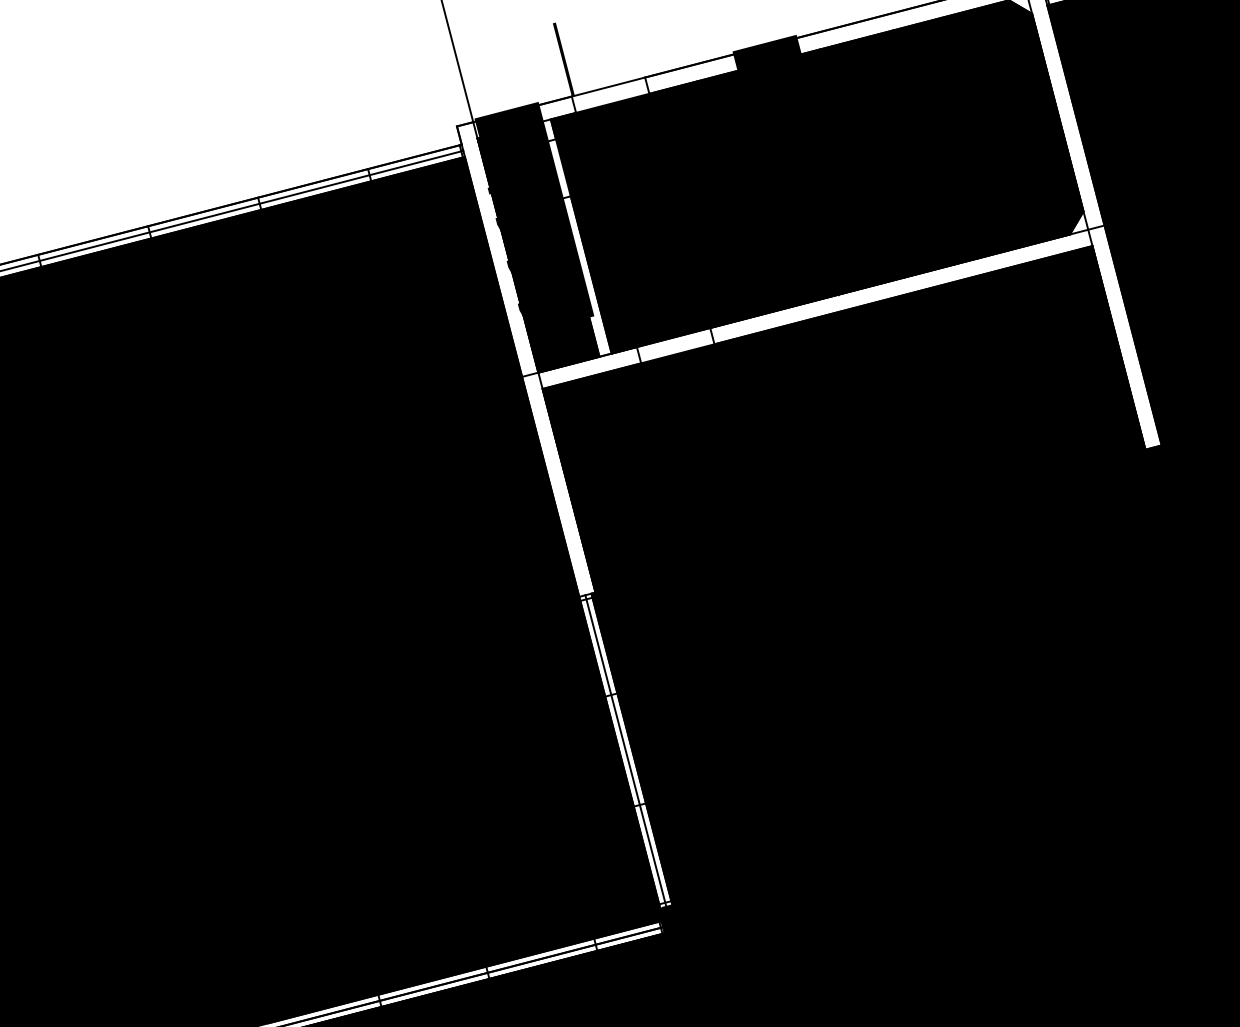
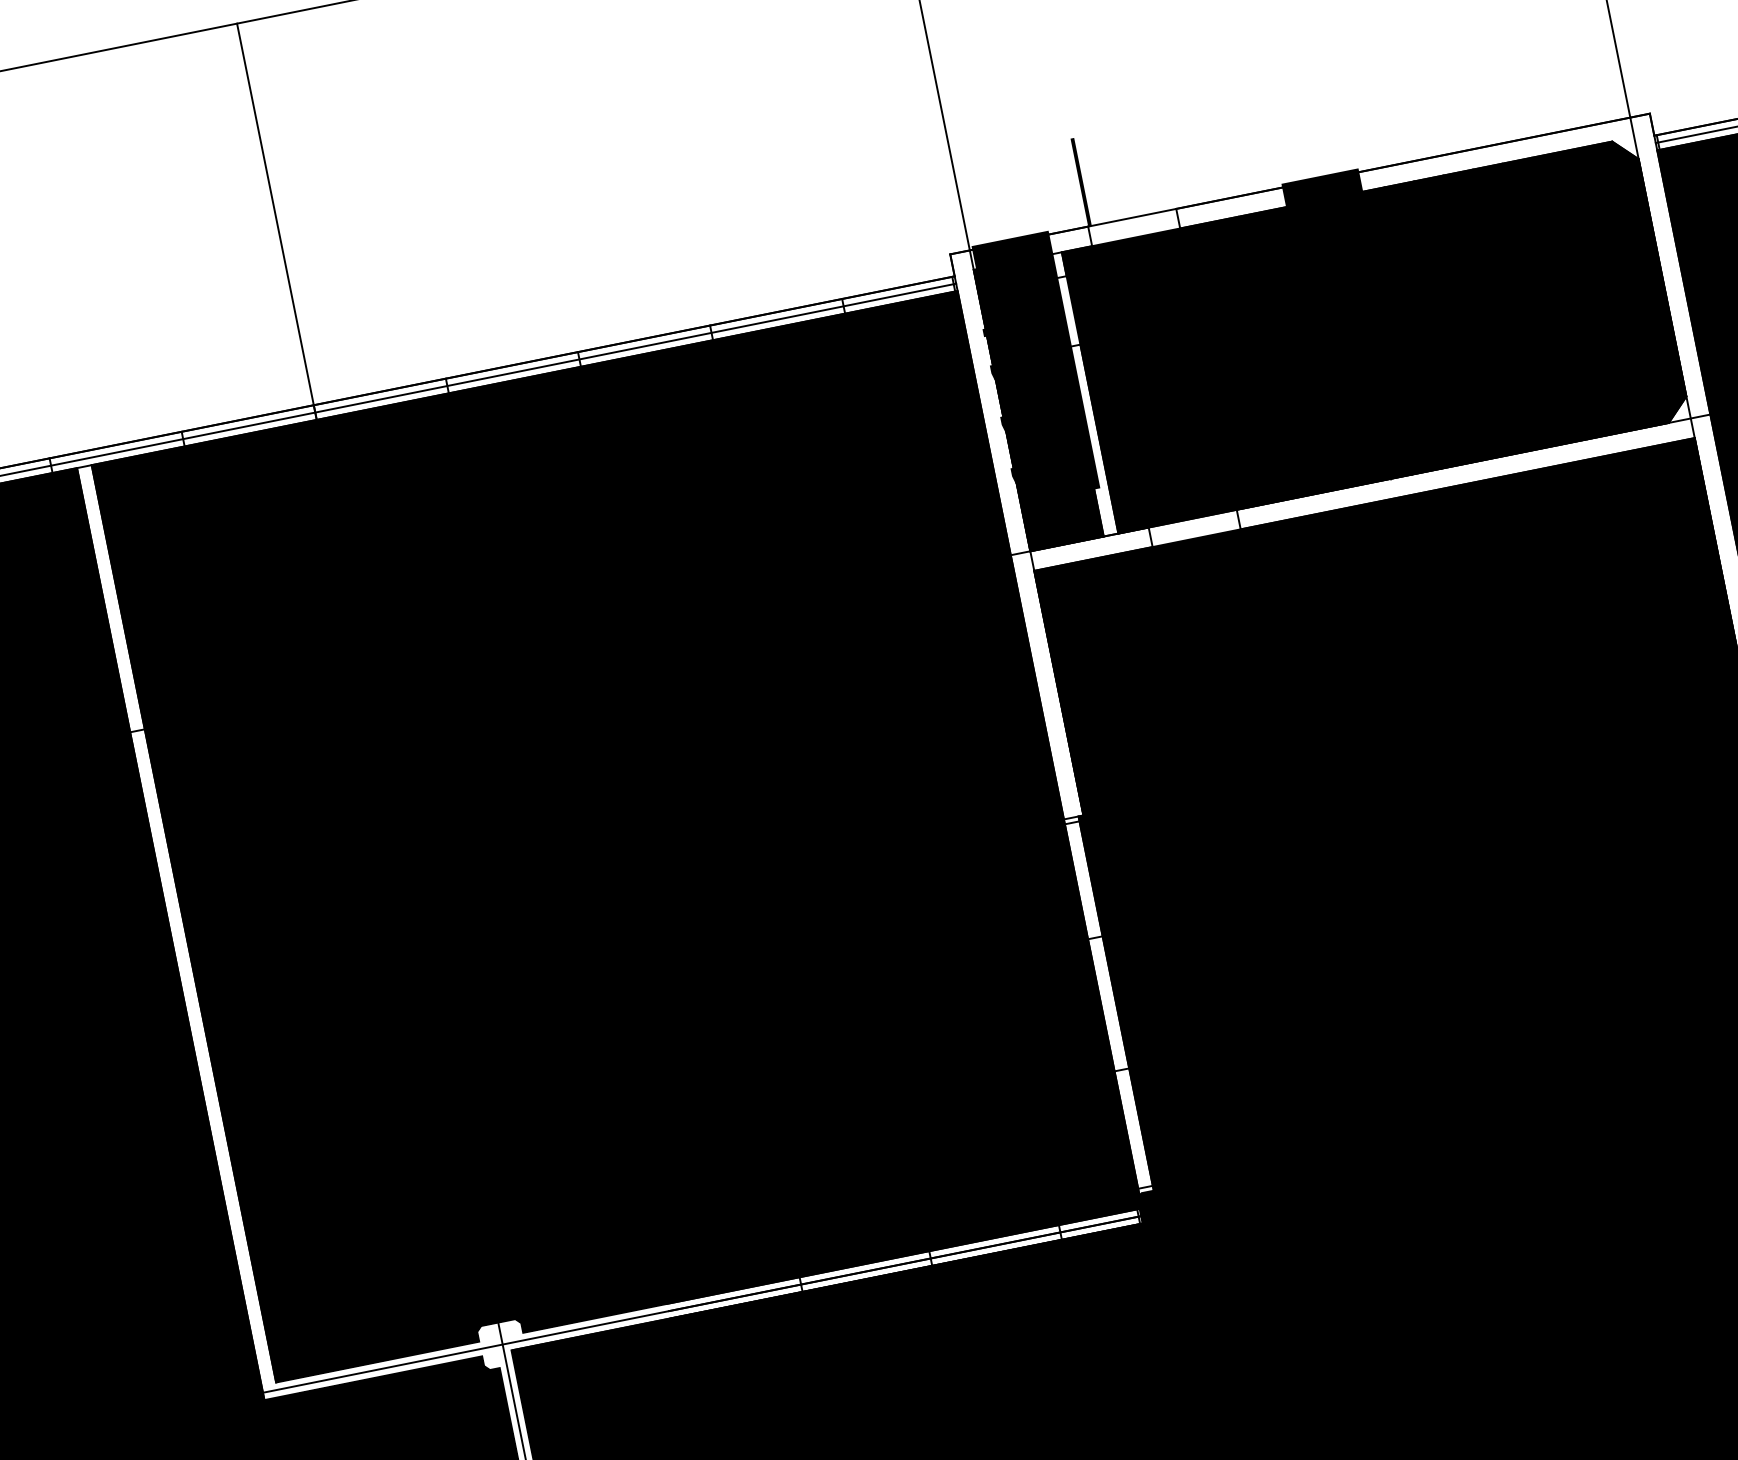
line: (625, 750) -> (1108, 1004), removed

